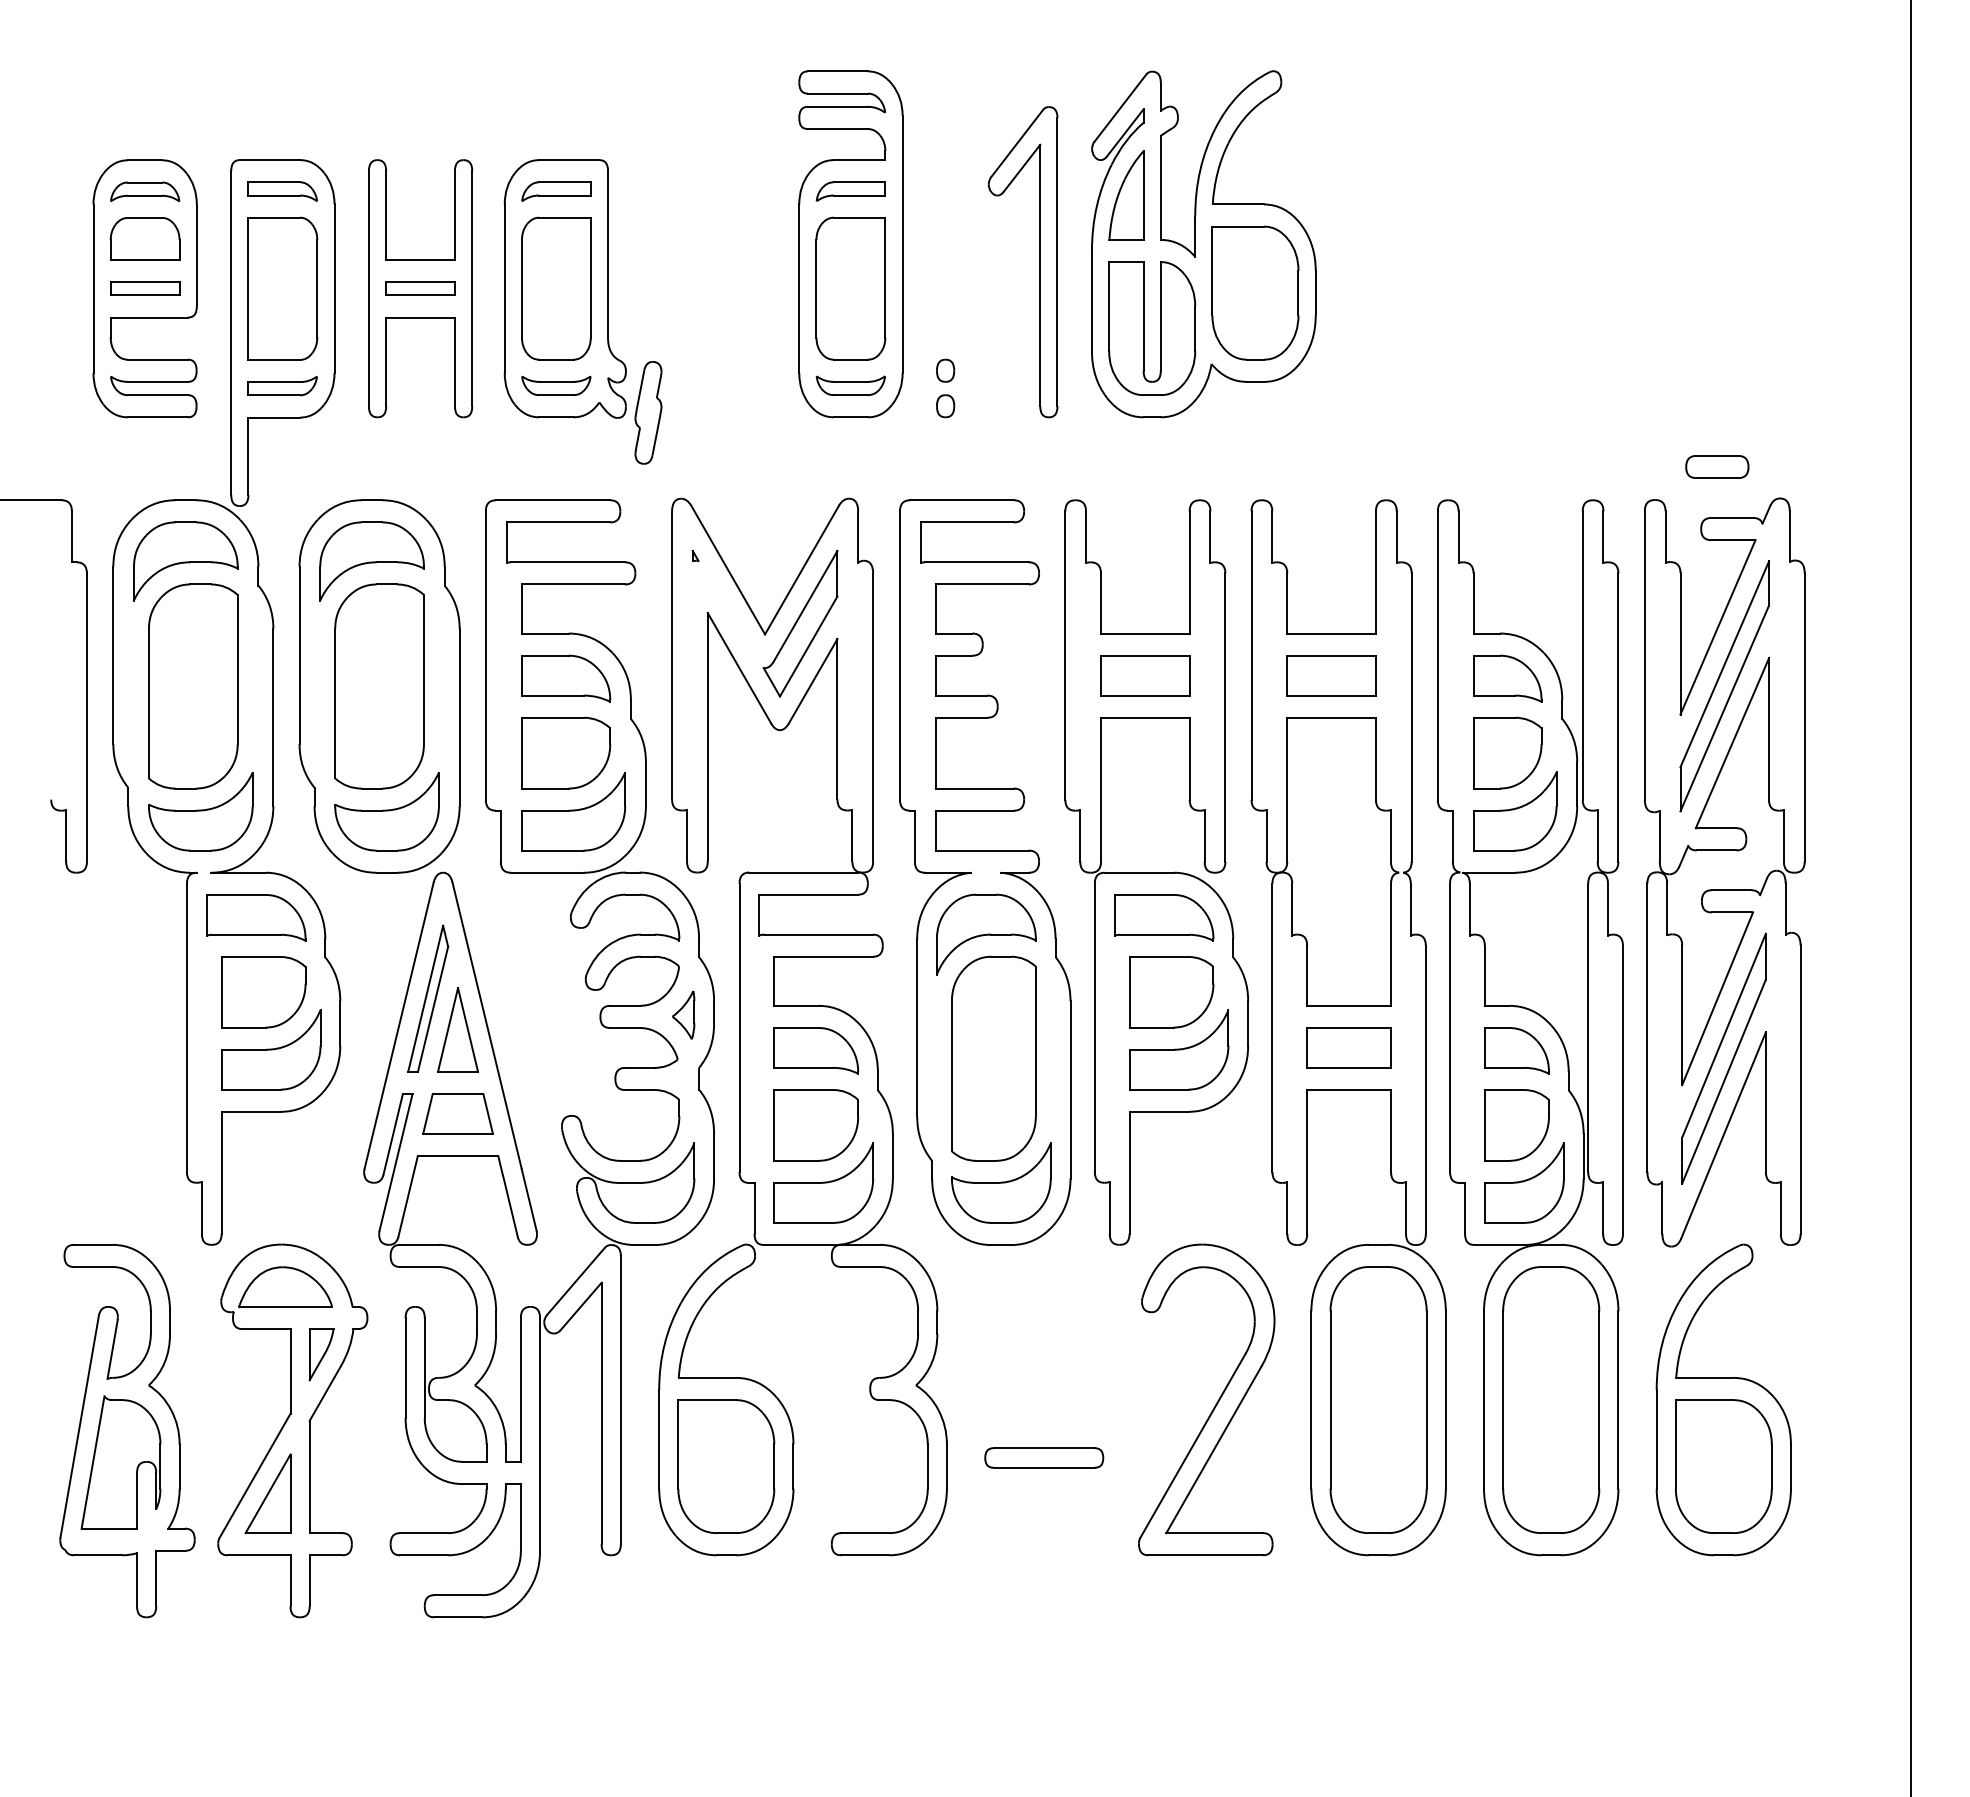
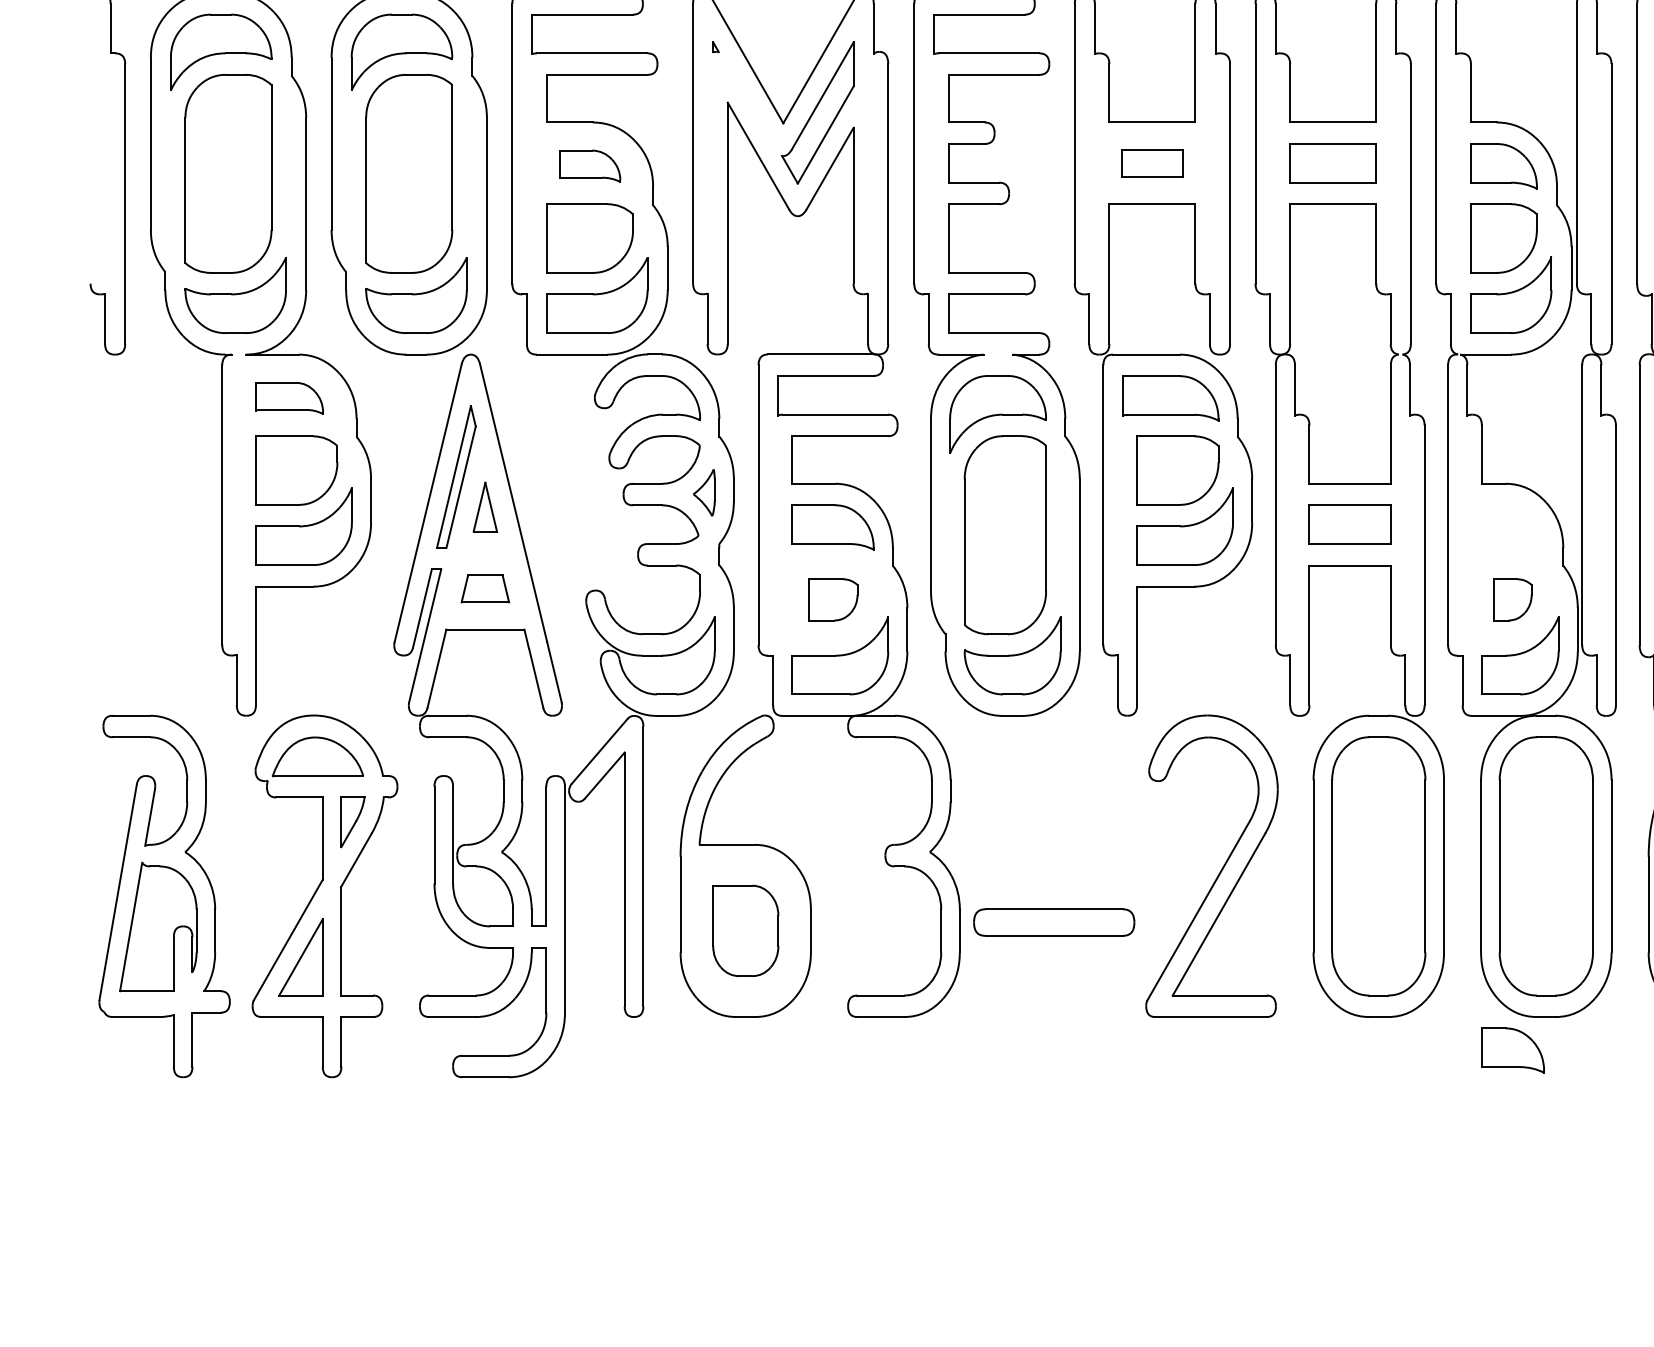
part: (1145, 675) -> (1152, 163), size x0.7
part: (566, 678) -> (590, 166), size x0.7
part: (256, 917) -> (289, 398), size x0.7
part: (457, 1029) -> (484, 506), size x0.6
part: (1516, 1050) -> (1512, 1050), moved
part: (457, 1113) -> (484, 588), size x0.7
part: (816, 1125) -> (833, 599), size x0.6
part: (1516, 1125) -> (1512, 599), size x0.6
part: (1044, 1457) -> (1054, 922), size x1.4
part: (726, 1466) -> (745, 930), size x0.7

